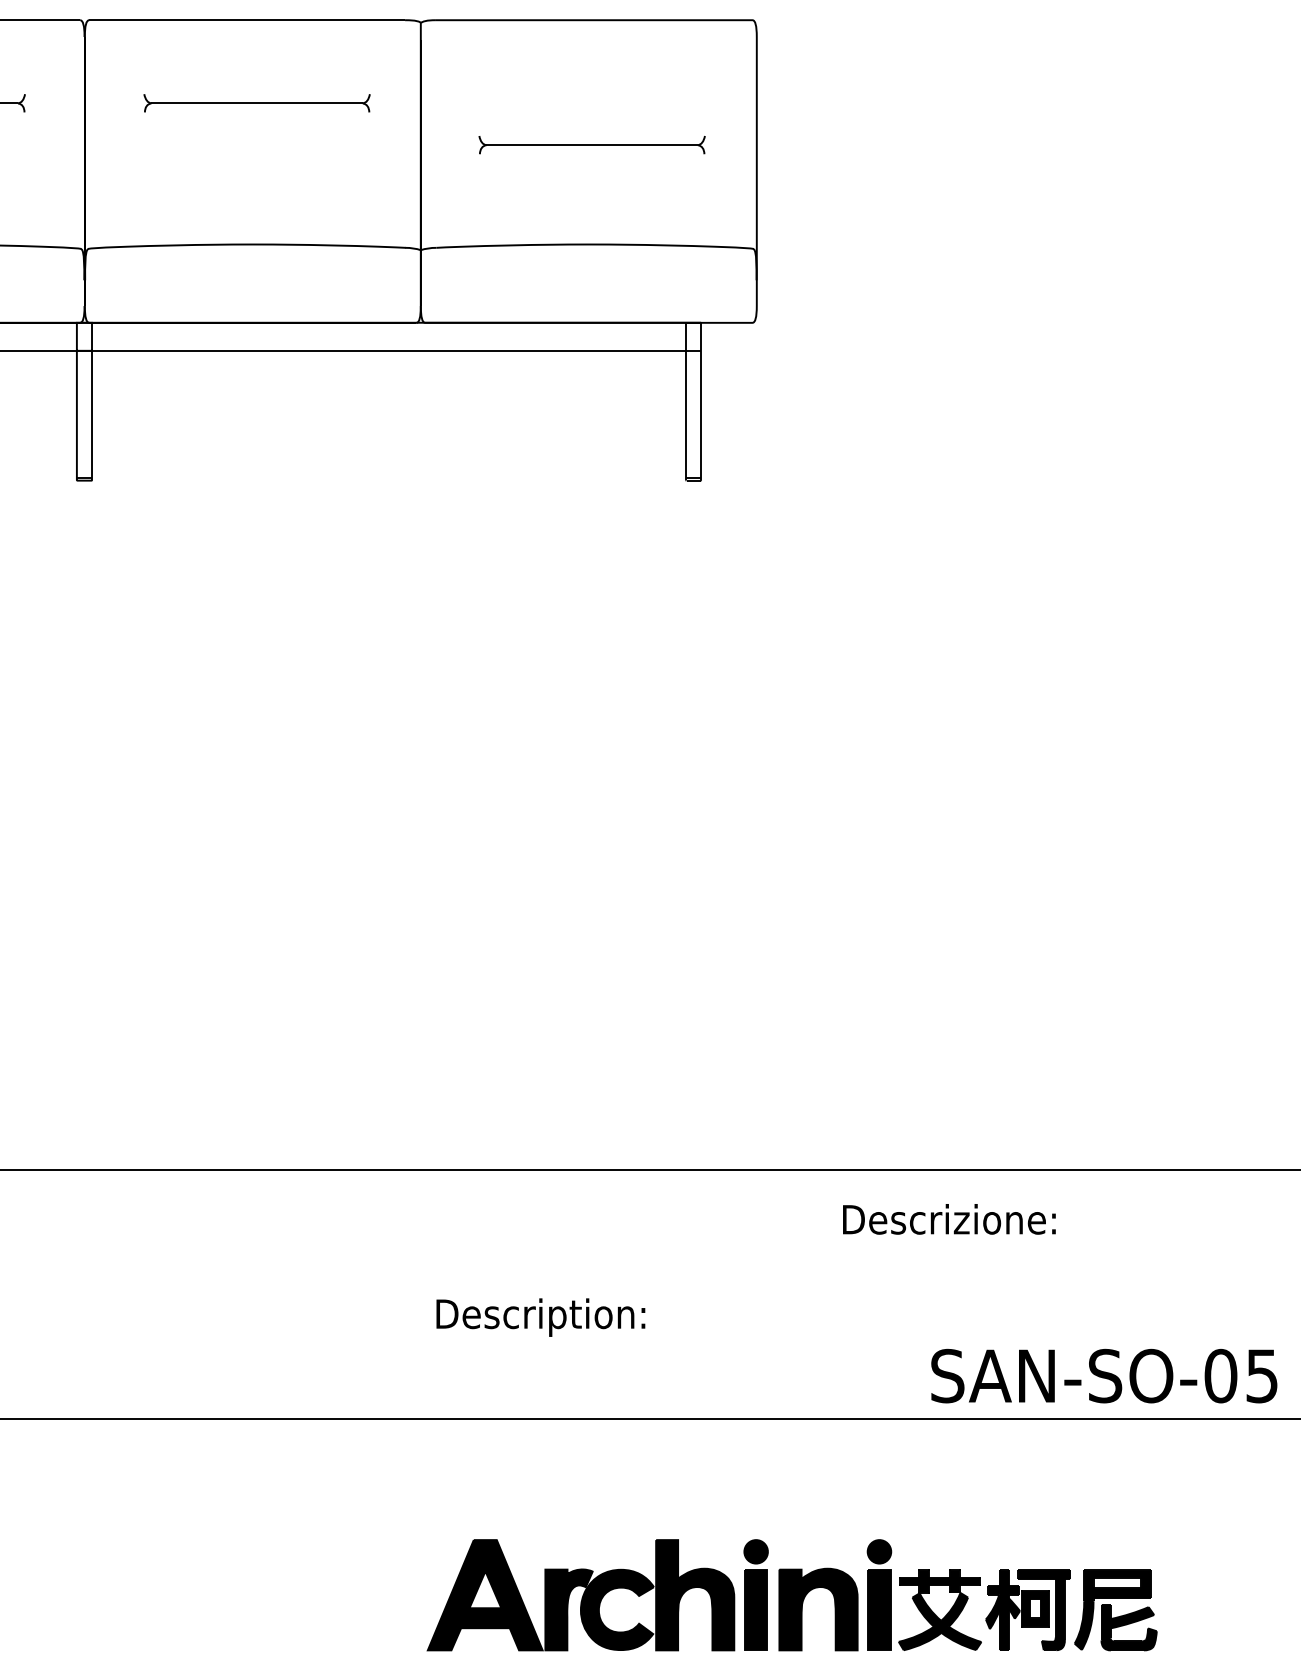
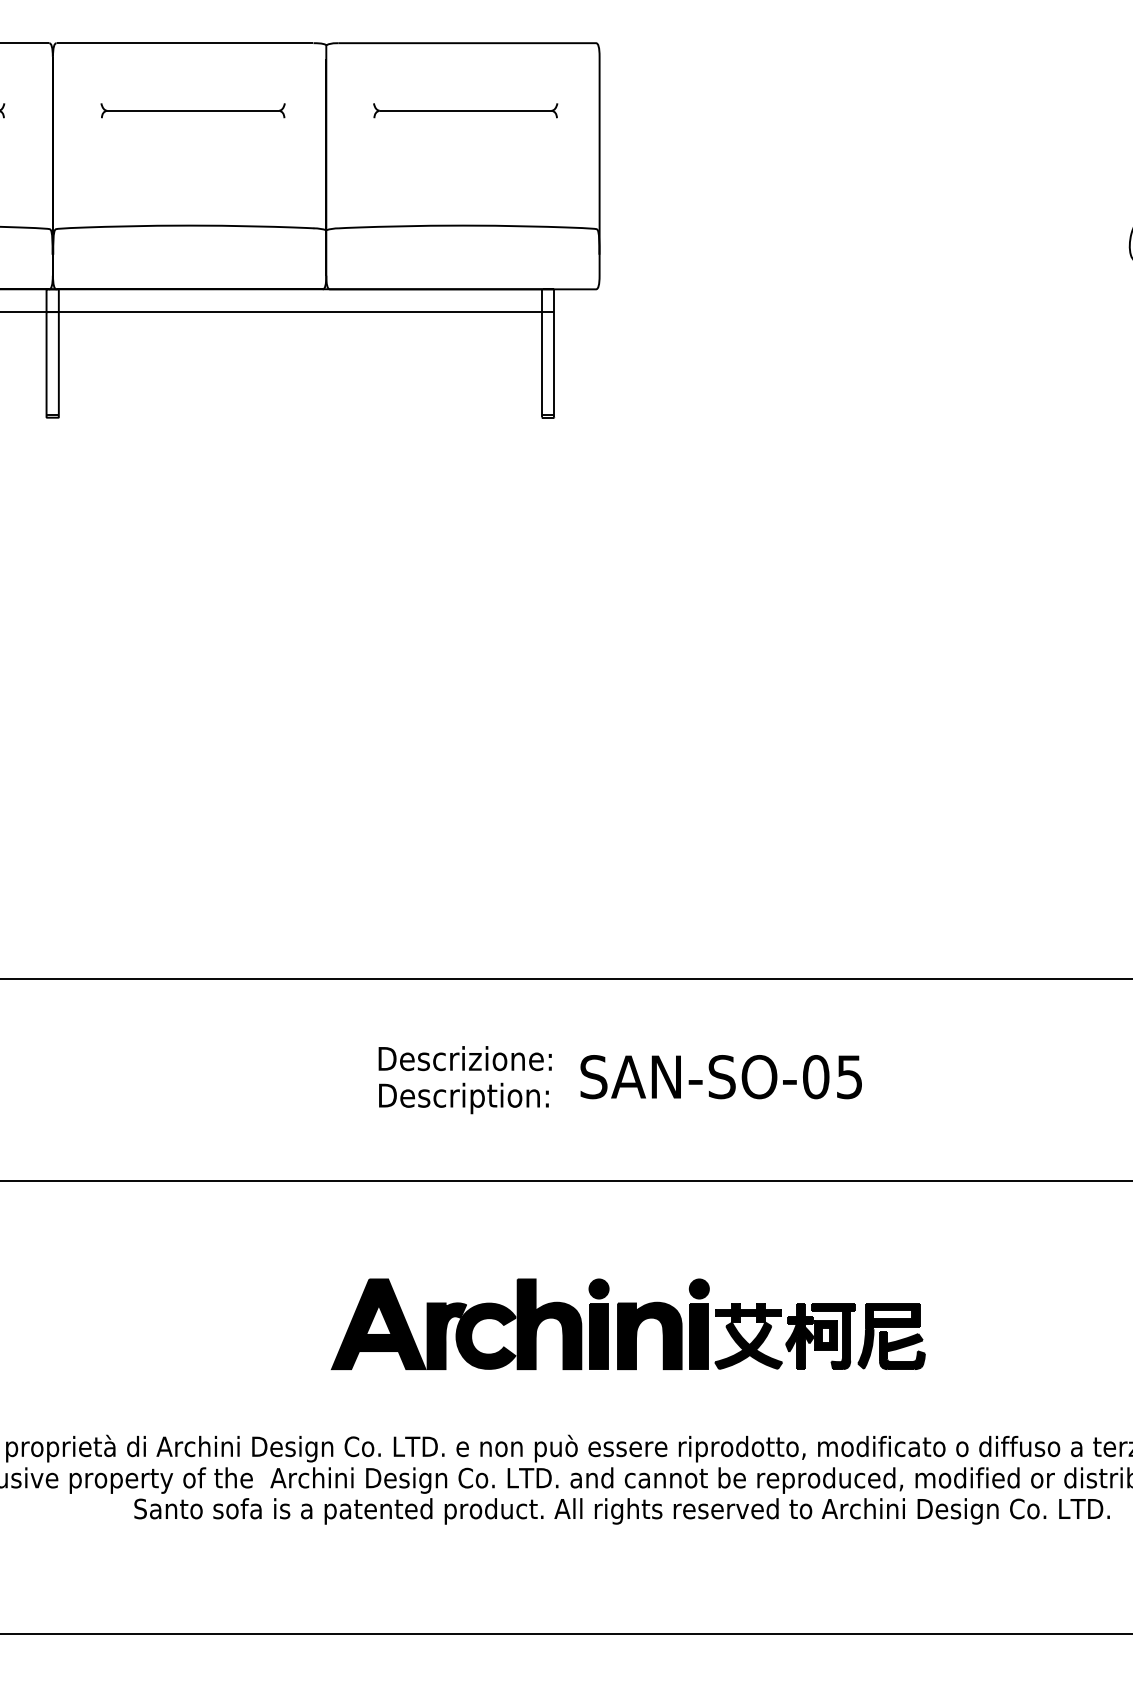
part: (591, 144) -> (465, 110), moved
text: (948, 1219) -> (464, 1058), moved
text: (540, 1317) -> (463, 1098), moved
text: (1103, 1376) -> (720, 1077), moved

